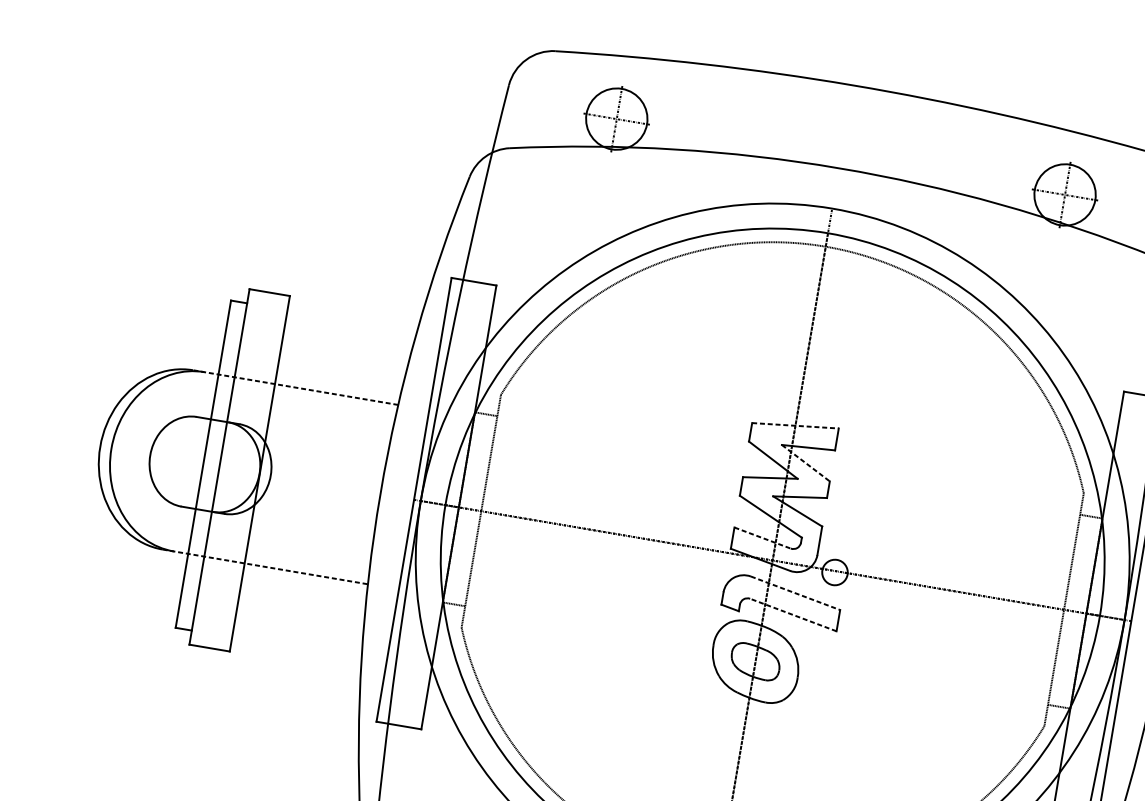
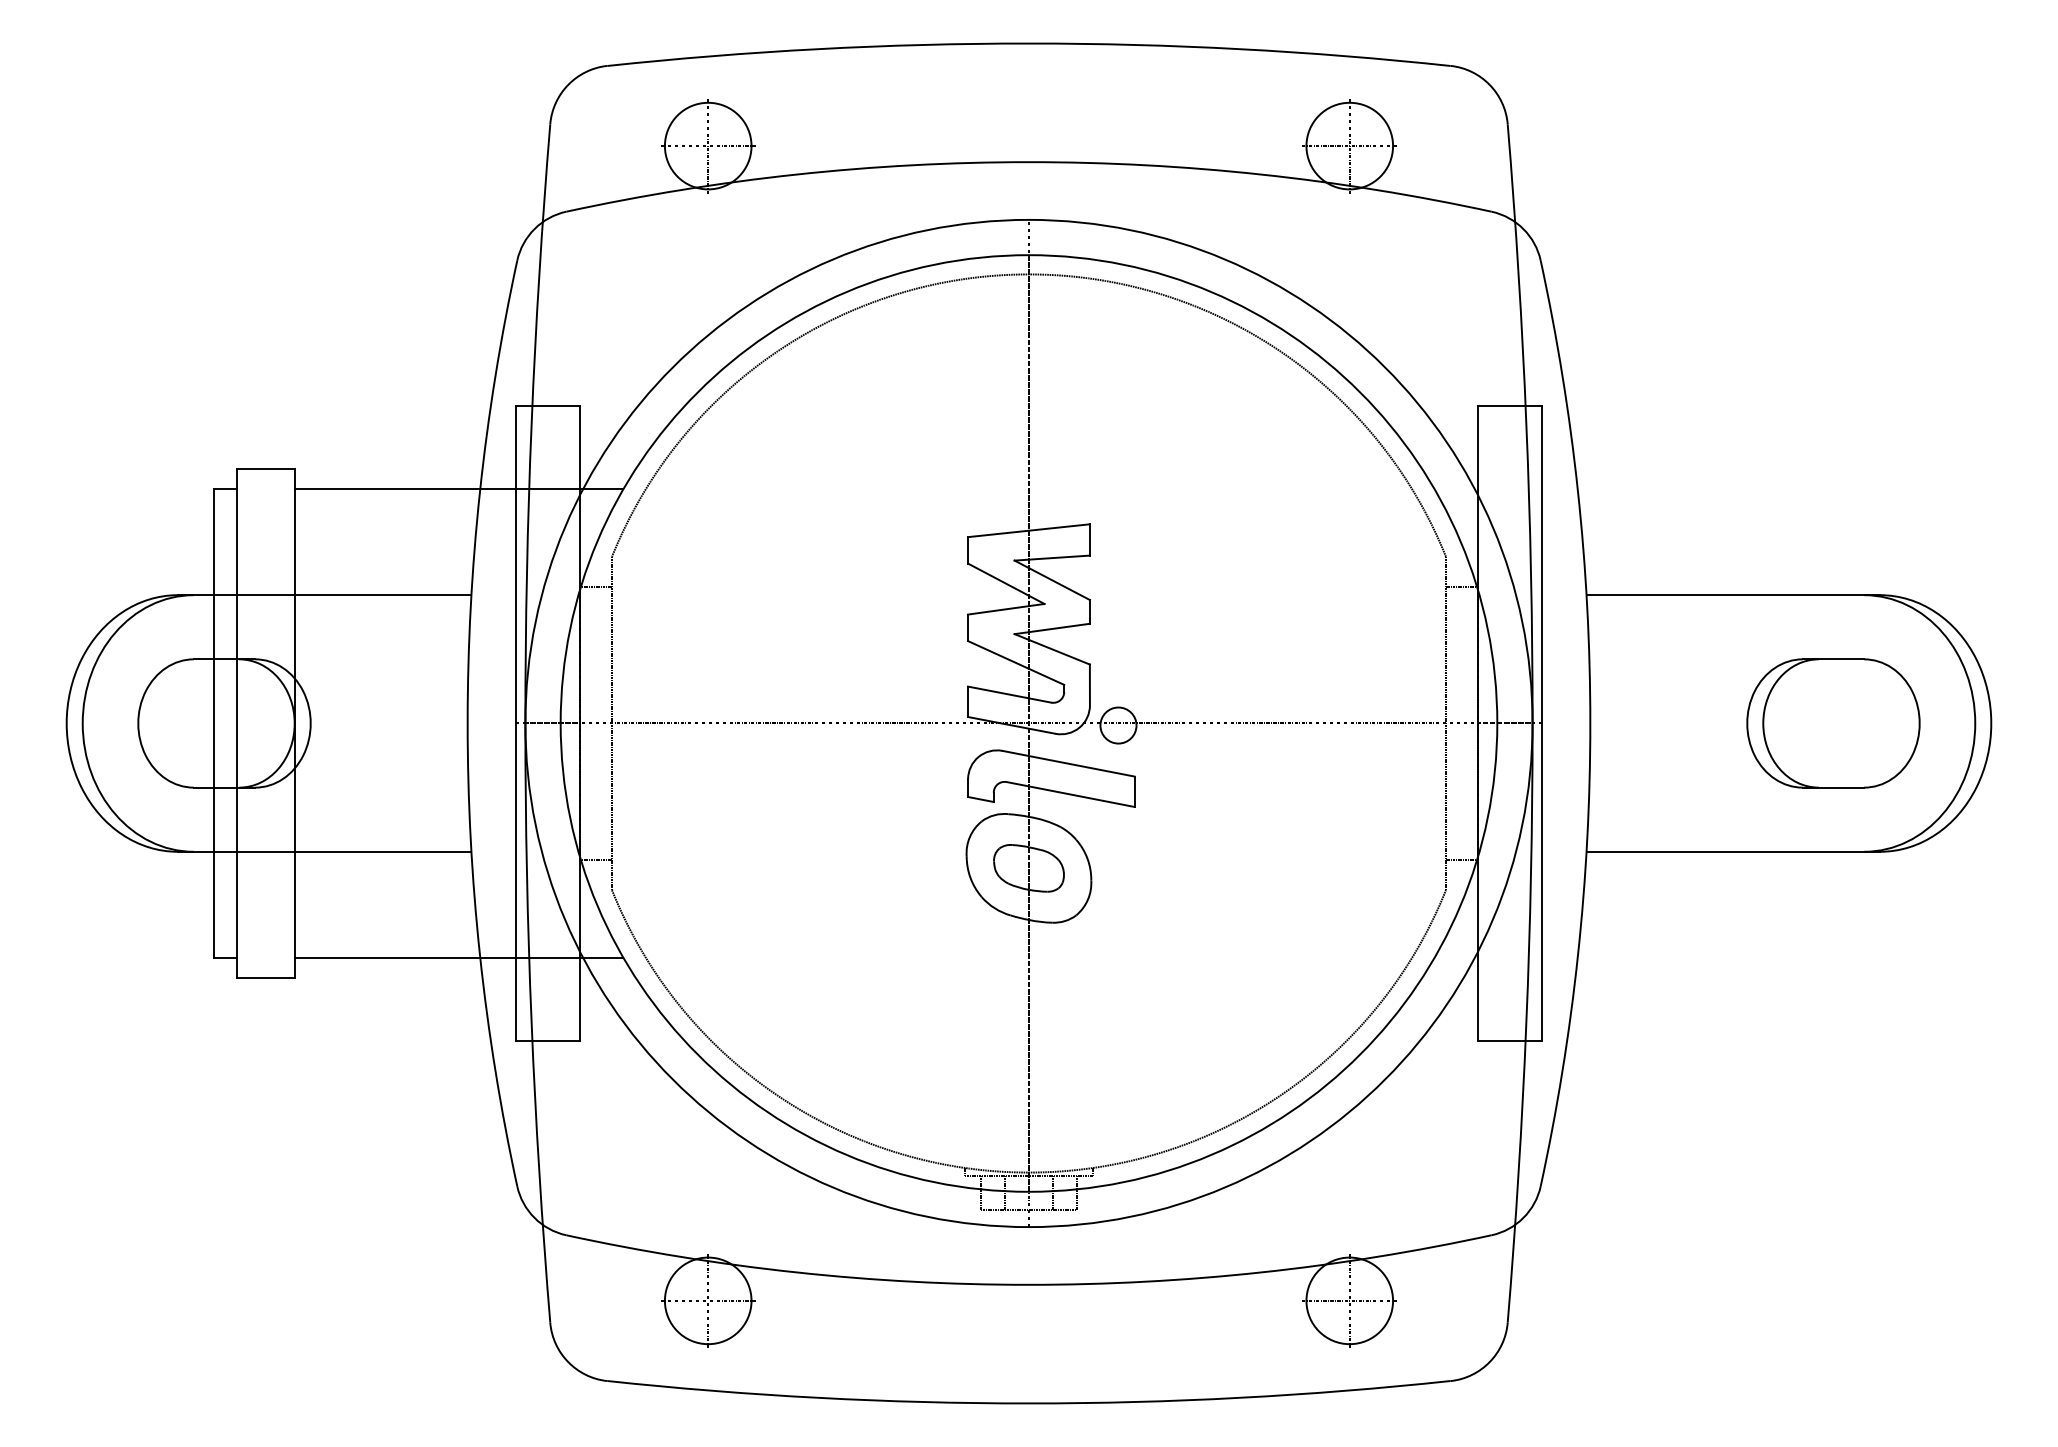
line: (402, 329) -> (459, 489), added
line: (295, 387) -> (324, 595), dashed -> solid
line: (795, 425) -> (1029, 530), dashed -> solid
line: (806, 463) -> (1052, 580), dashed -> solid
line: (763, 538) -> (1010, 694), dashed -> solid
line: (265, 566) -> (324, 851), dashed -> solid
line: (796, 593) -> (1069, 763), dashed -> solid
line: (793, 615) -> (1070, 794), dashed -> solid
line: (347, 656) -> (459, 957), added

